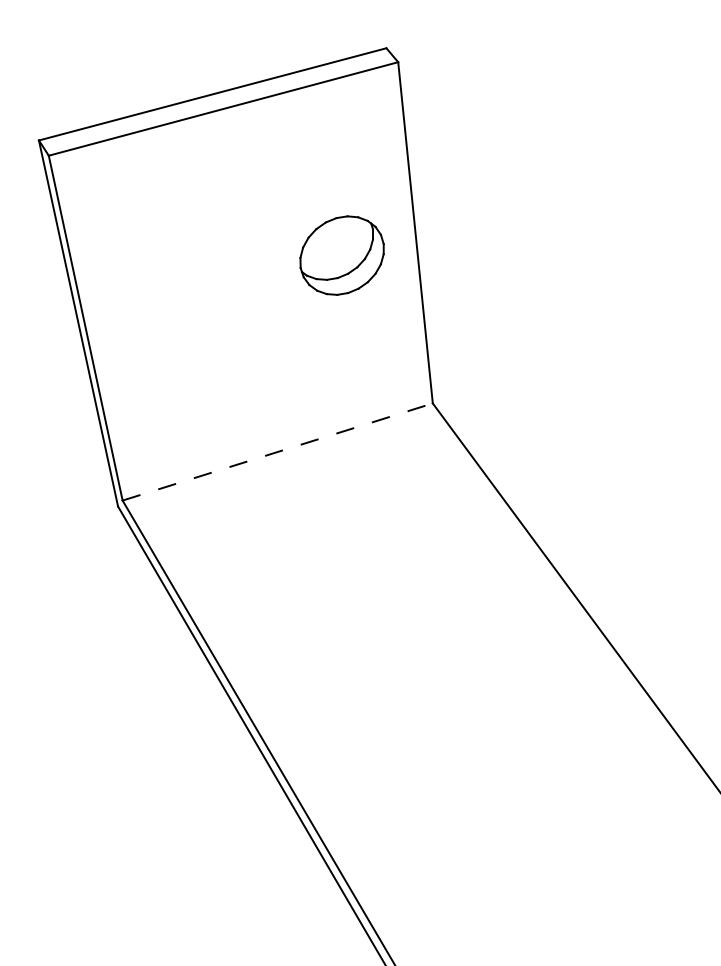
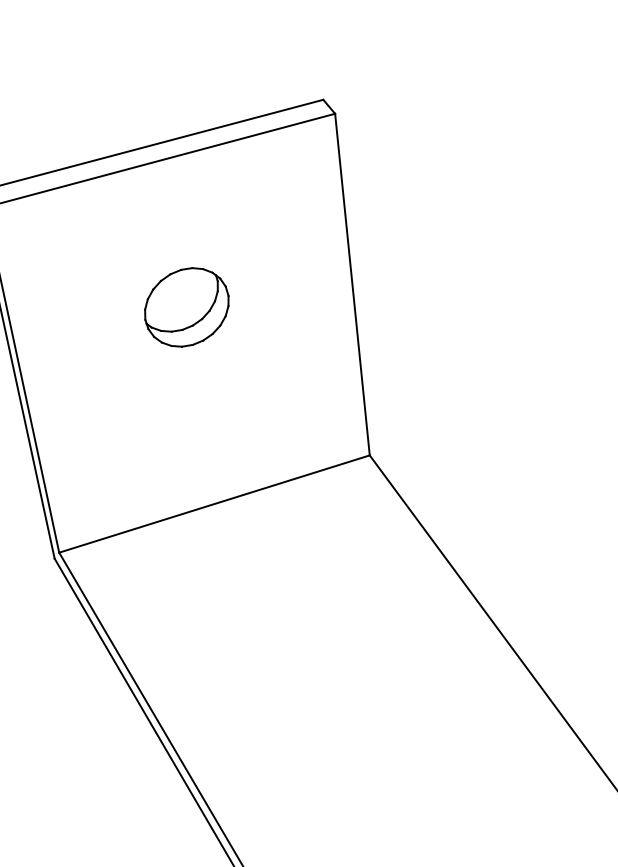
part: (341, 255) -> (186, 307), moved
line: (277, 452) -> (214, 504), dashed -> solid

